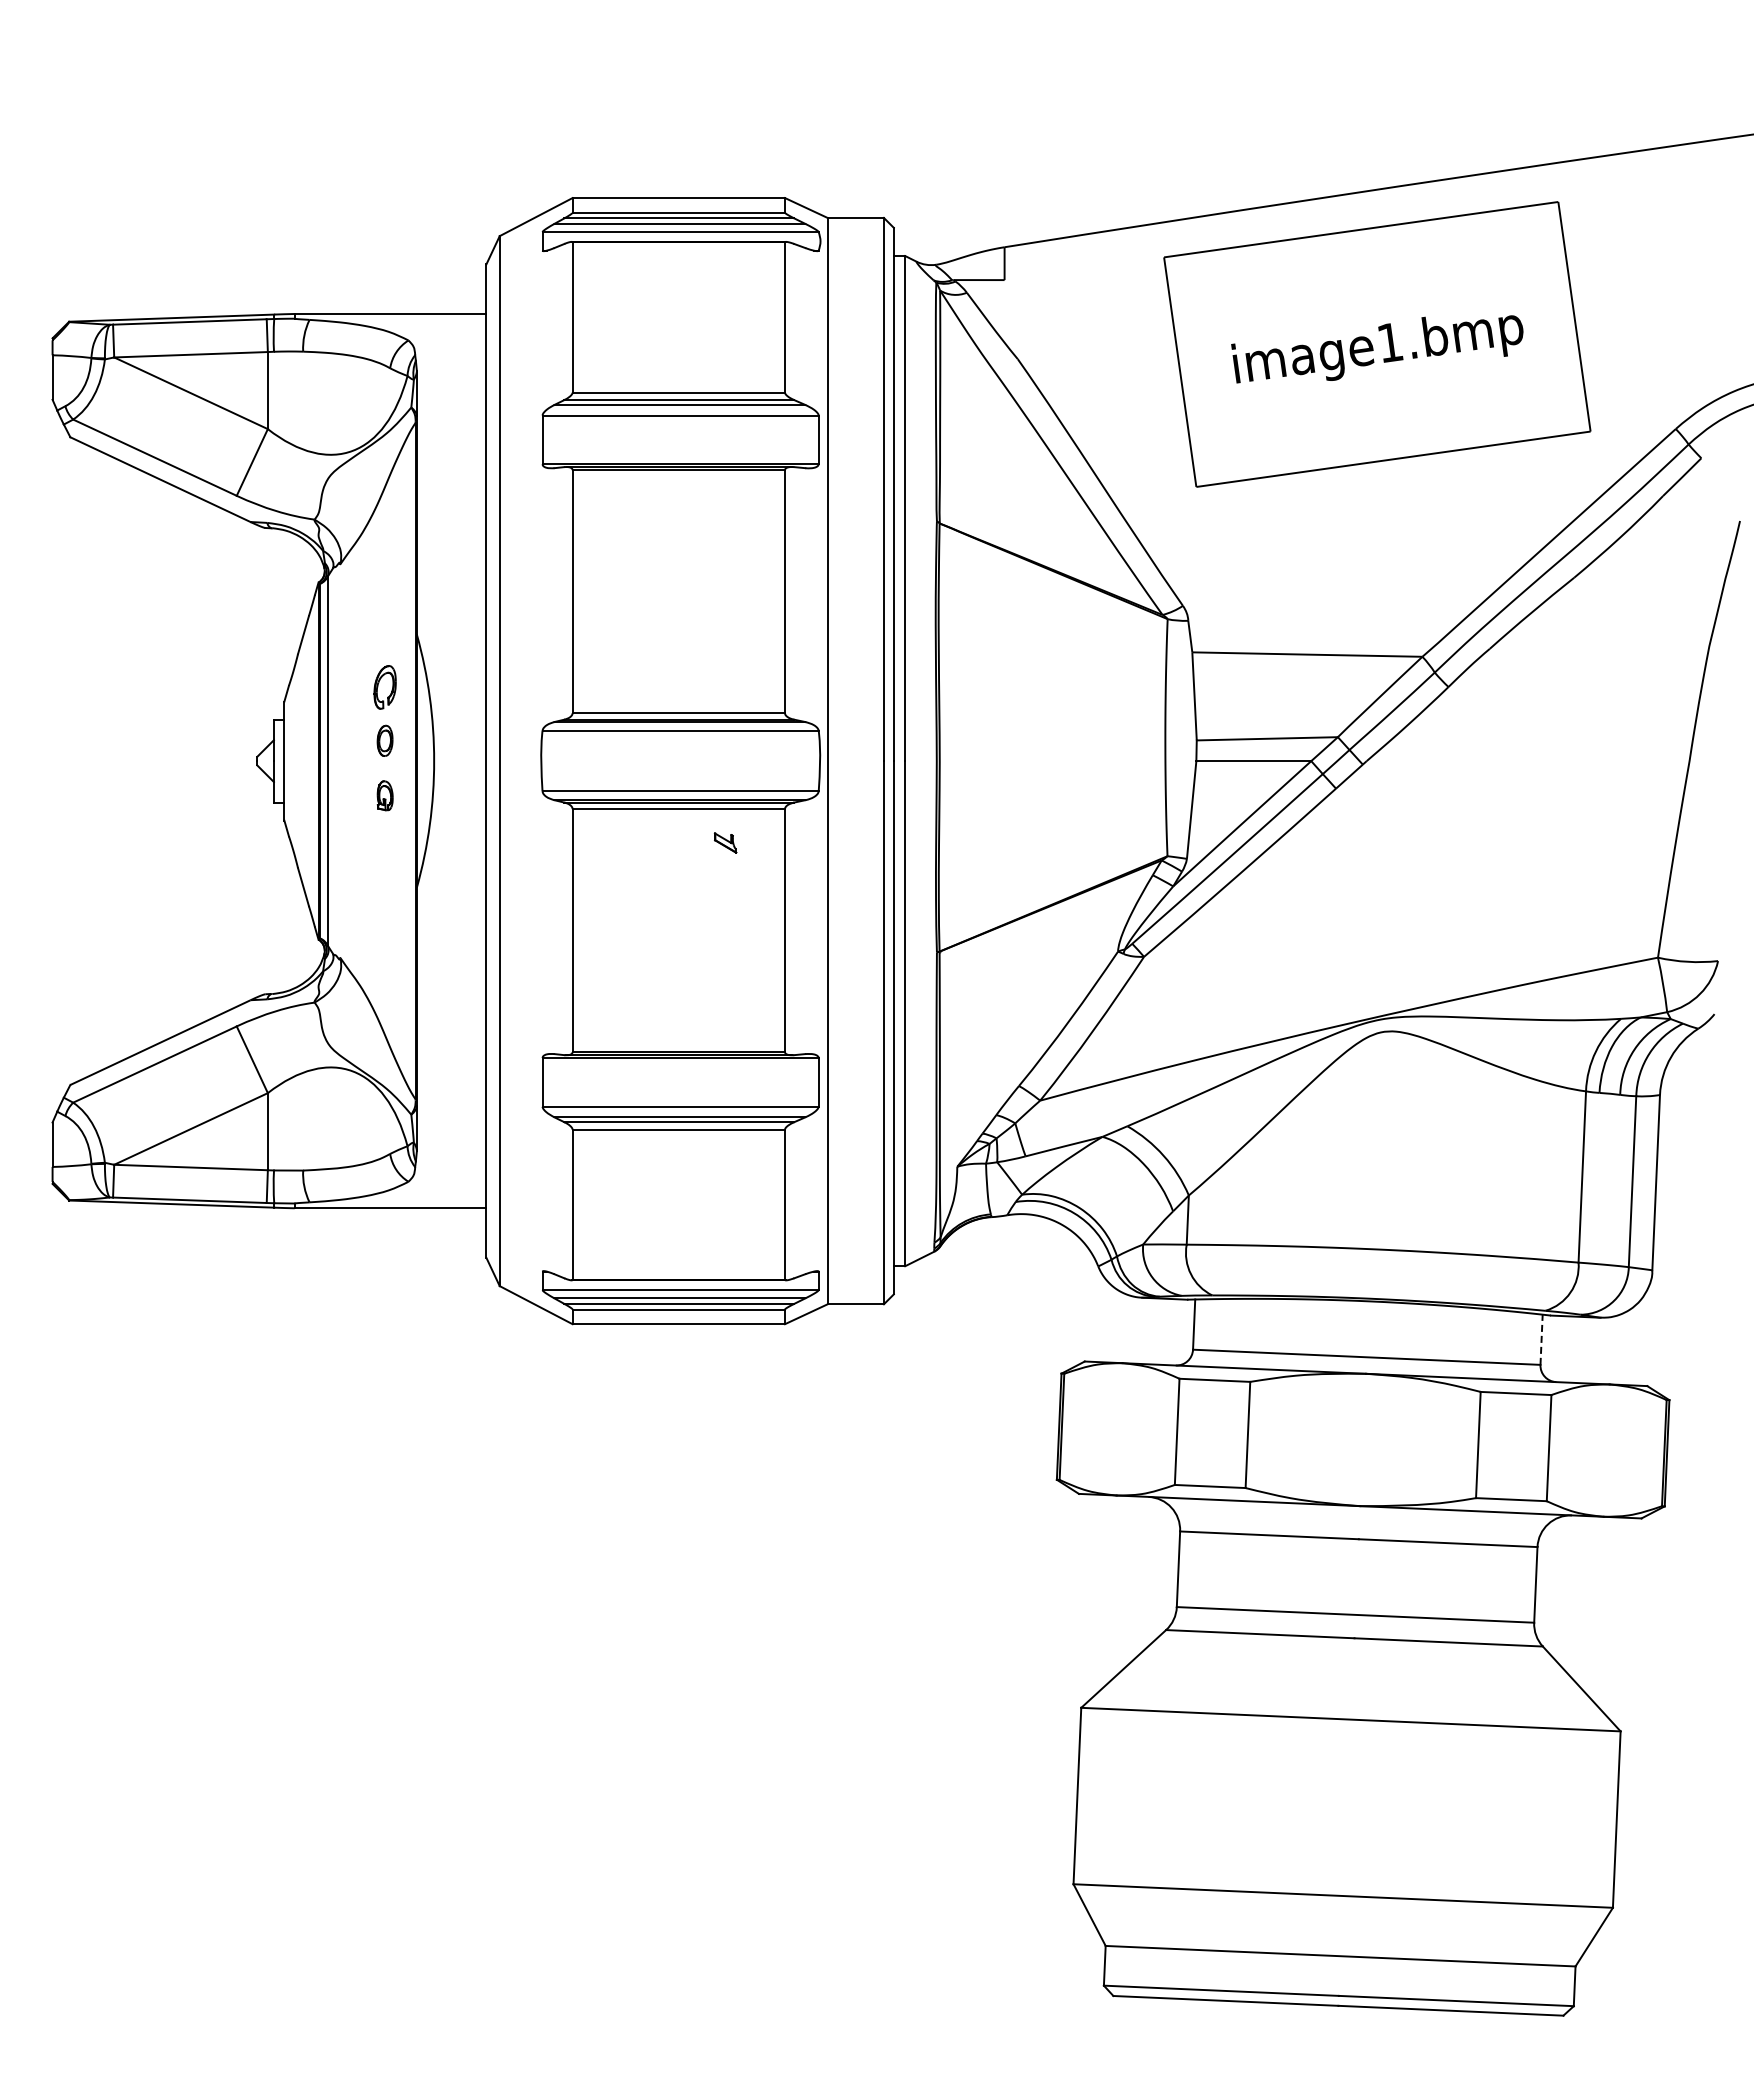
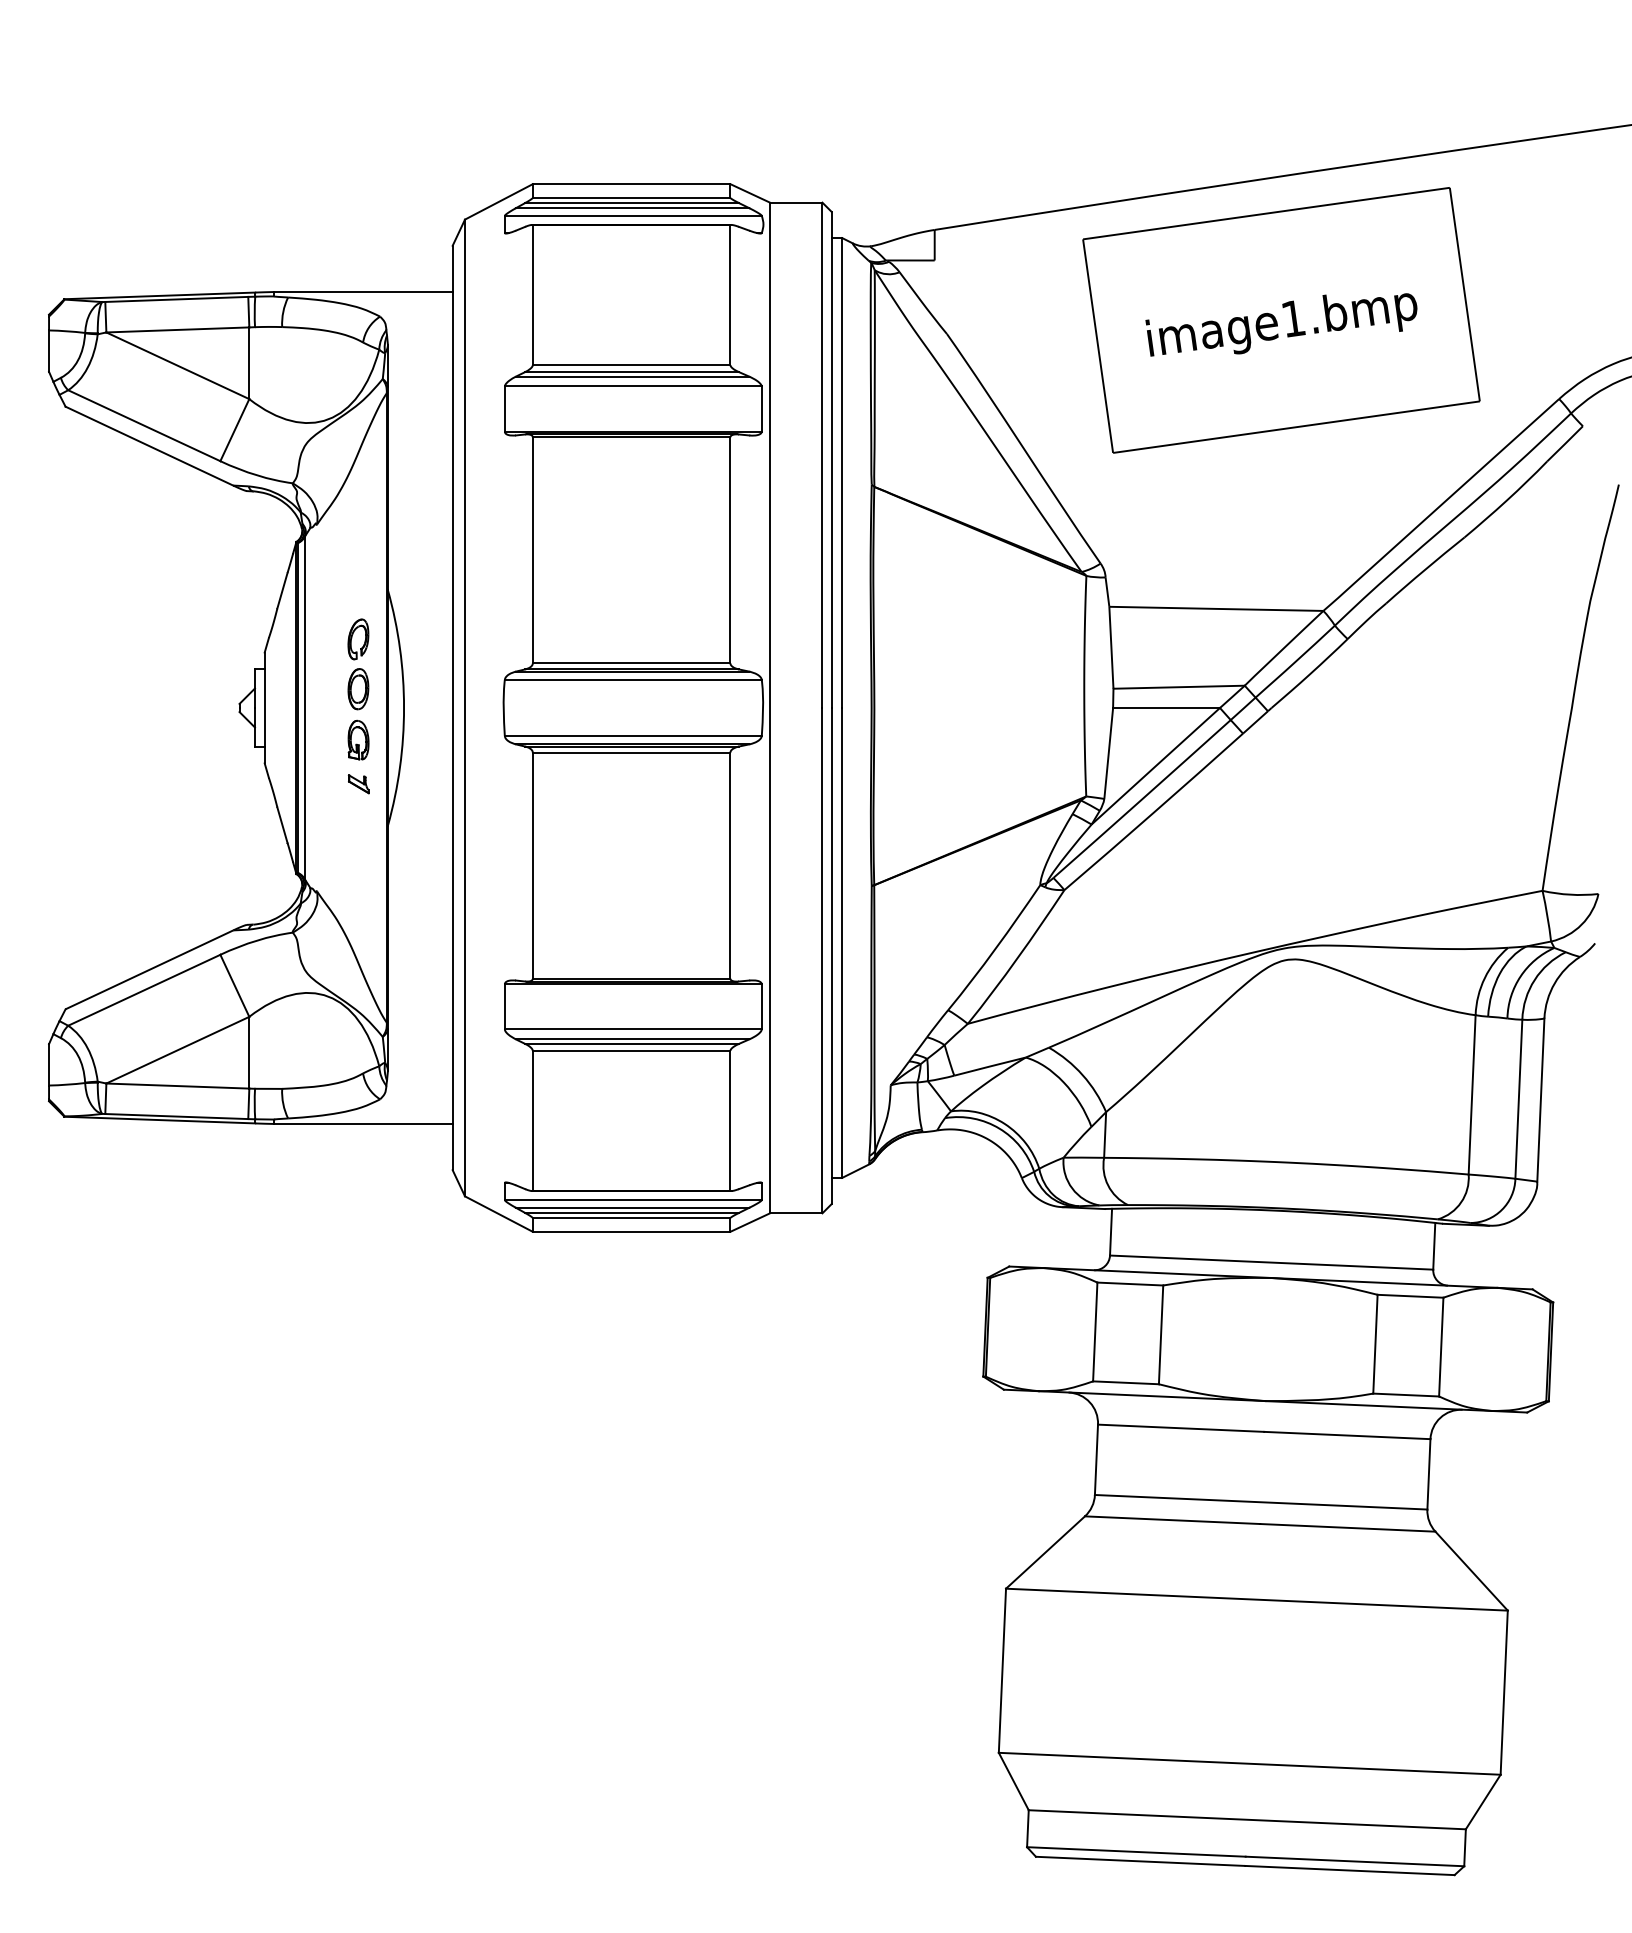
part: (384, 740) -> (357, 688), size x1.43
part: (384, 795) -> (357, 739), size x1.43
part: (725, 842) -> (358, 783), moved
line: (1541, 1339) -> (1434, 1246), dashed -> solid

